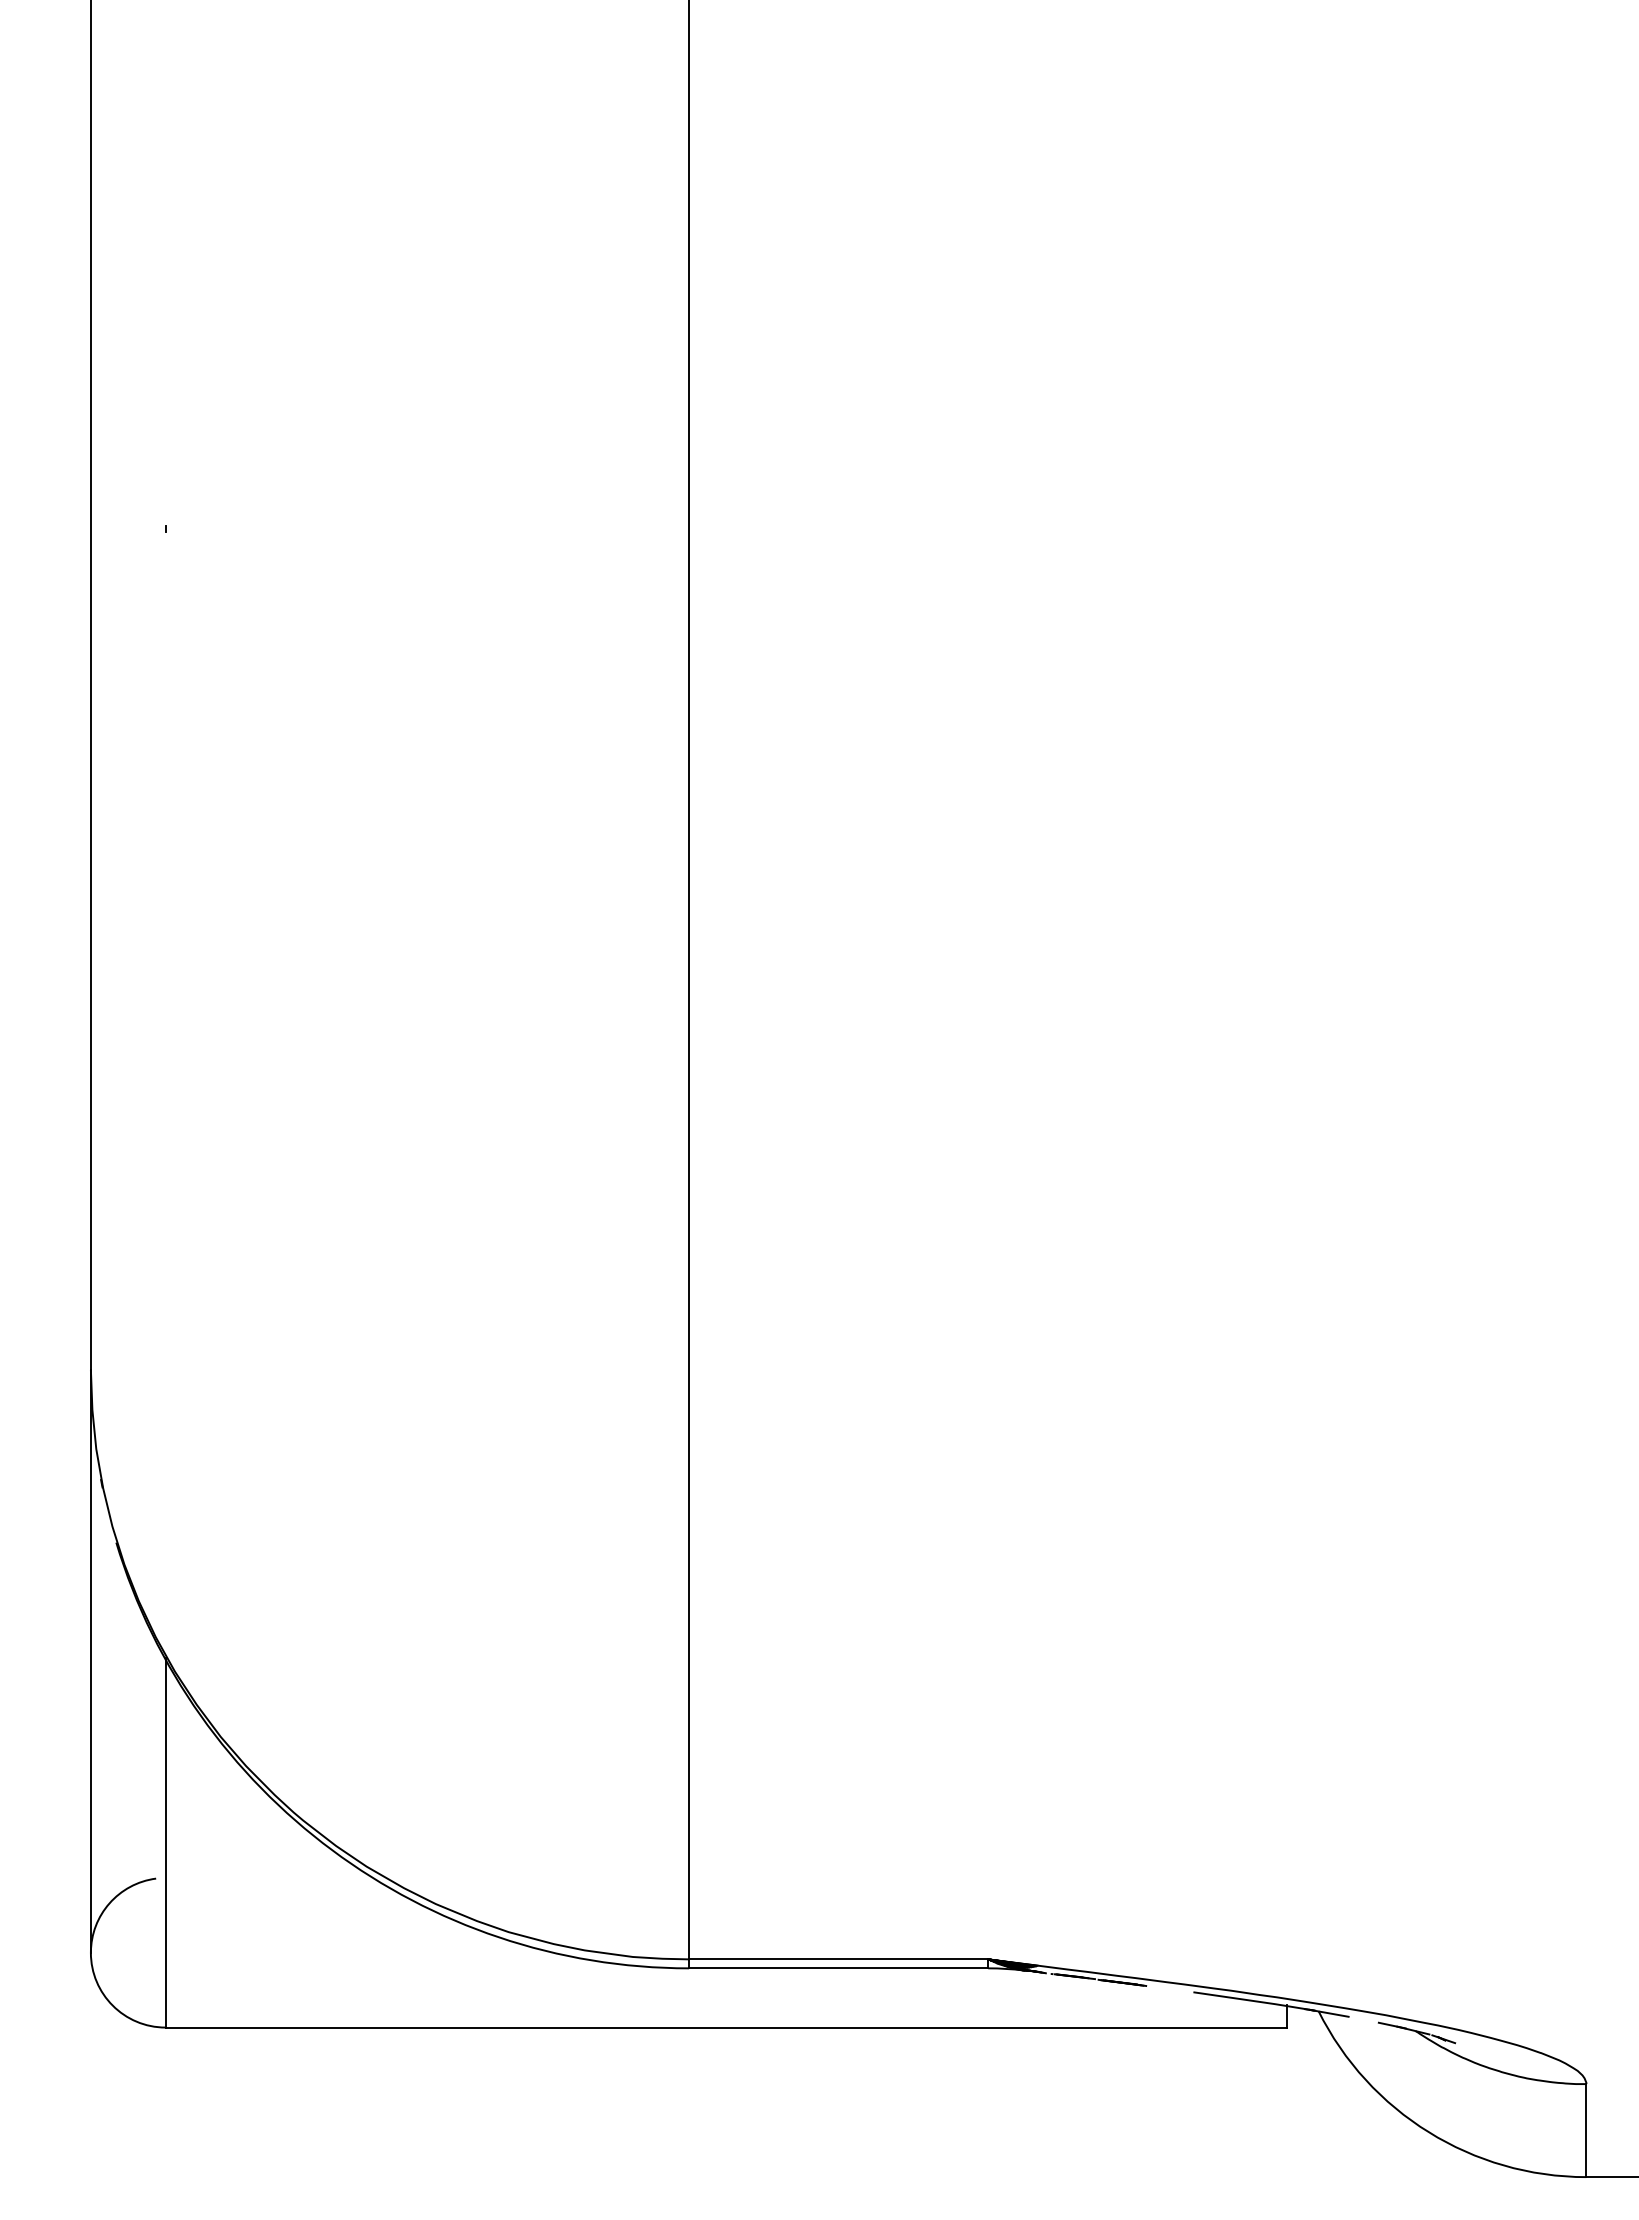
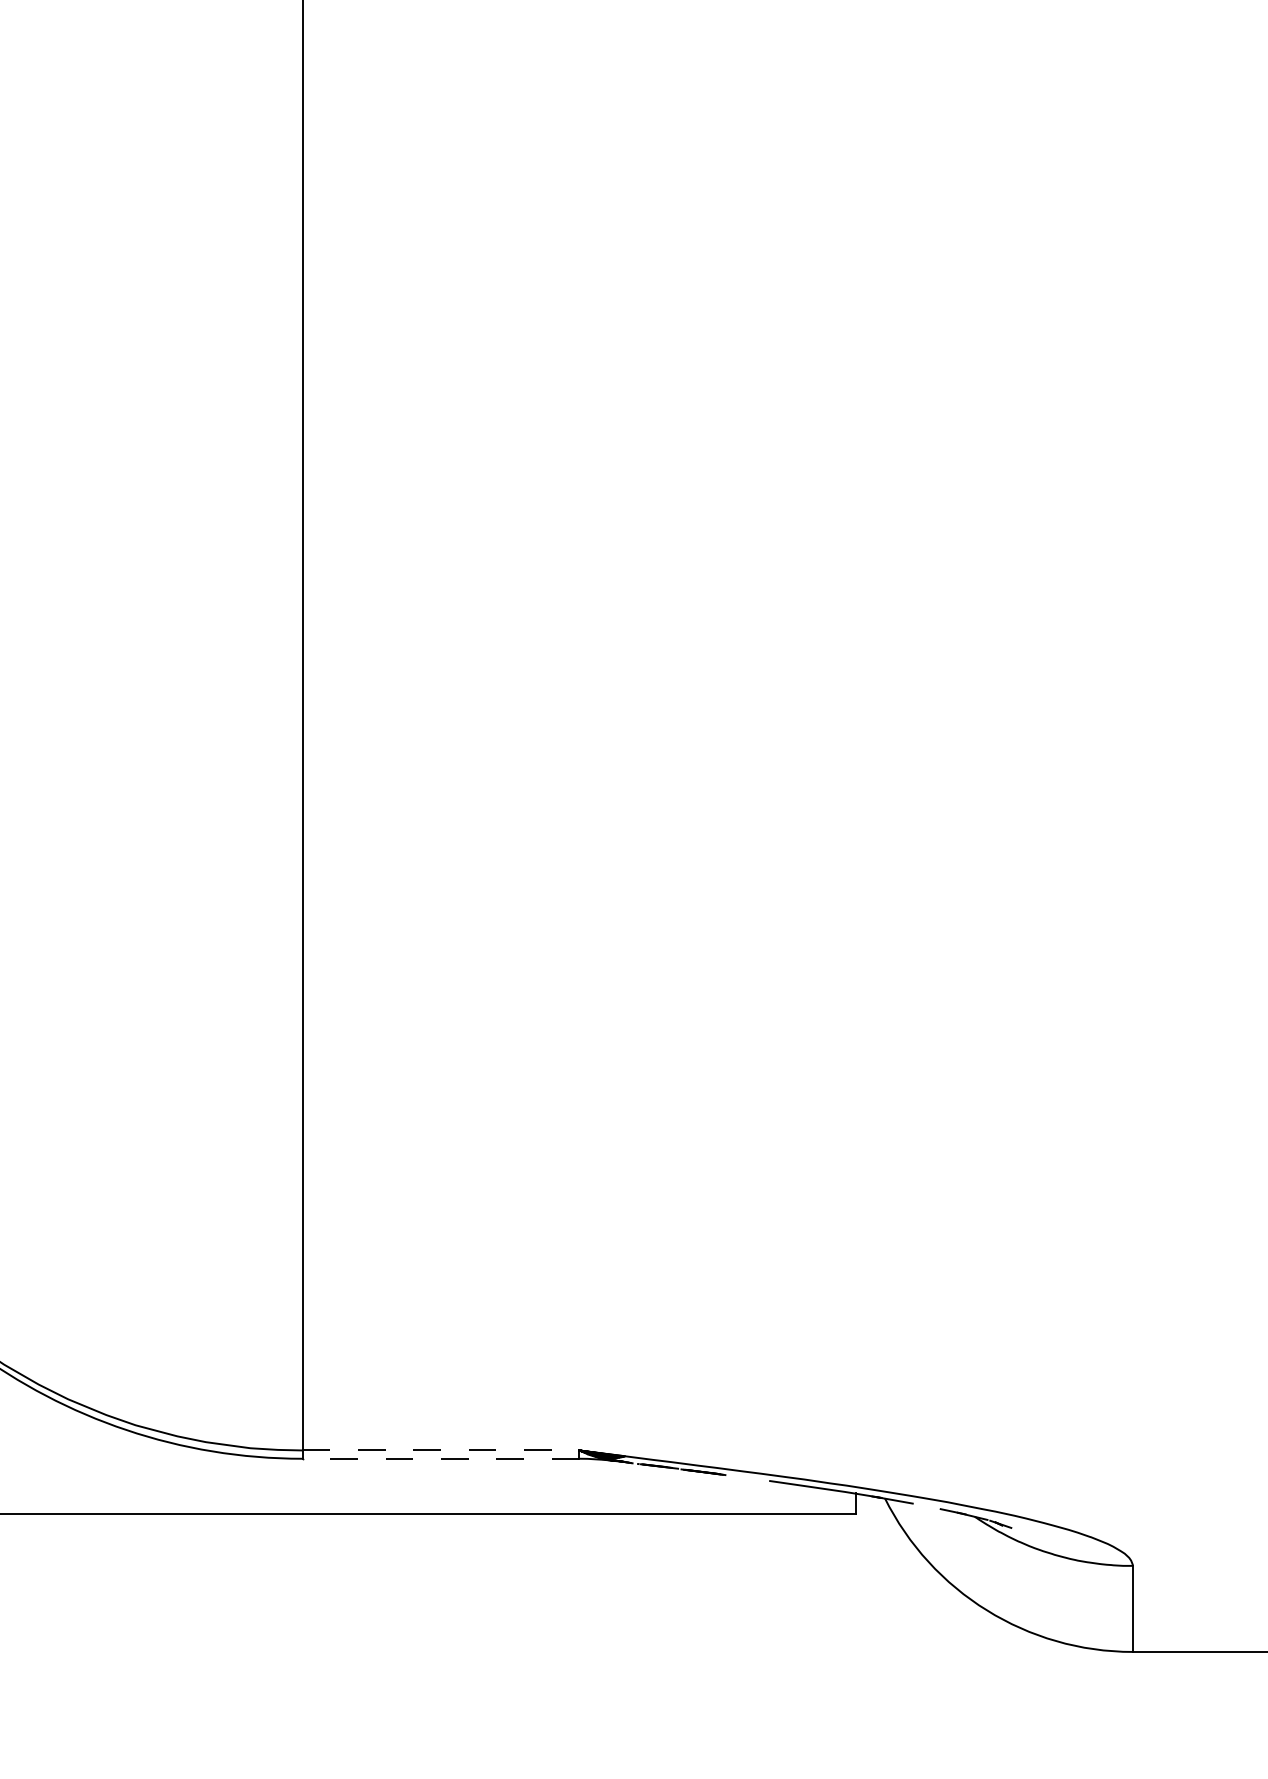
line: (838, 1959) -> (440, 1450), solid -> dashed
line: (838, 1968) -> (440, 1458), solid -> dashed

